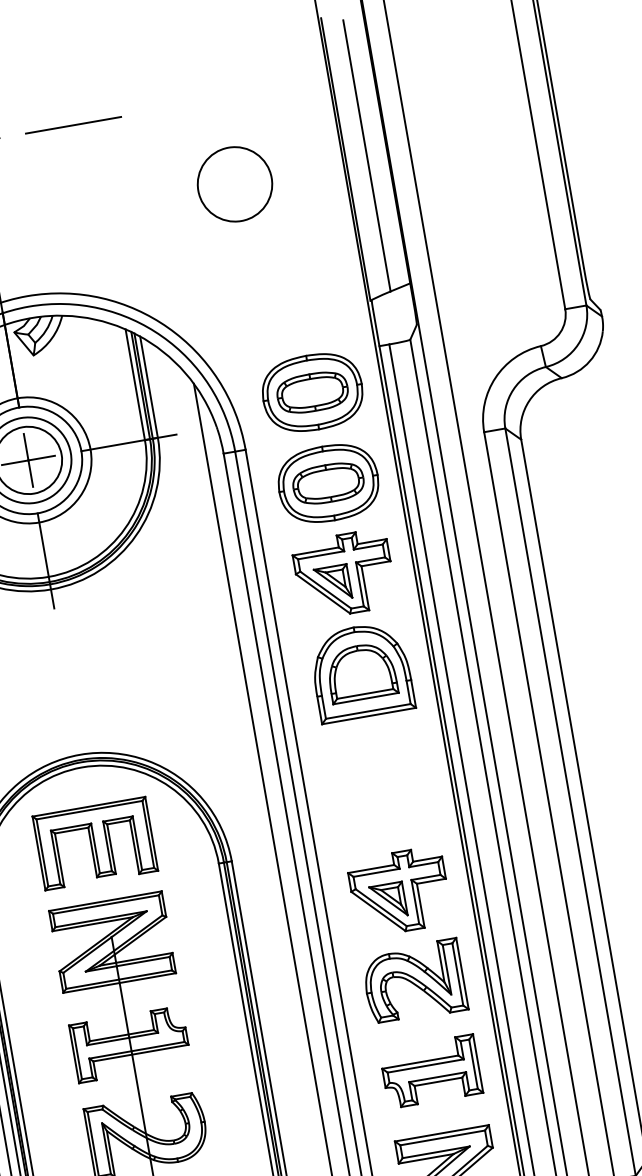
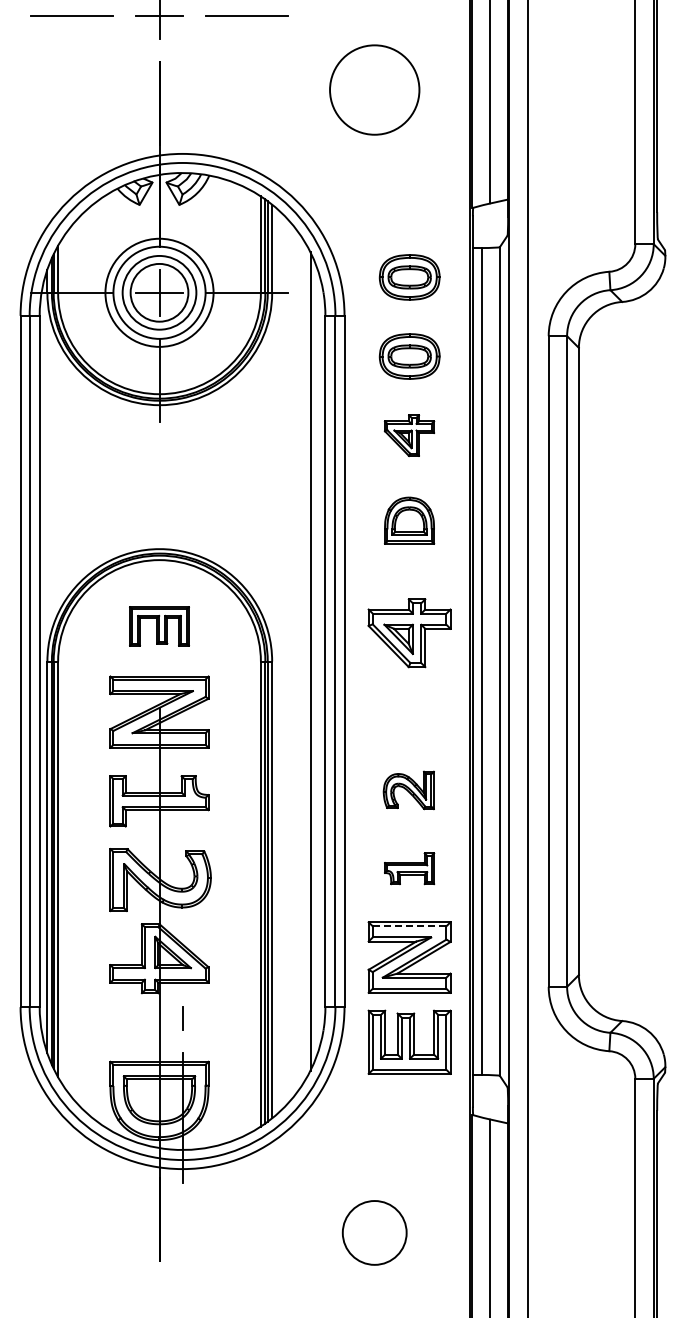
circle: (234, 183) -> (374, 89), size x1.4
part: (312, 392) -> (409, 277), size x0.7
part: (328, 483) -> (409, 356), size x0.7
part: (344, 574) -> (409, 435), size x0.6
part: (361, 671) -> (409, 520), size x0.6
part: (95, 843) -> (159, 626), size x0.6
part: (399, 892) -> (409, 633), moved
part: (414, 982) -> (408, 790), size x0.6
part: (431, 1071) -> (409, 868), size x0.6
line: (442, 1138) -> (409, 926), solid -> dashed

